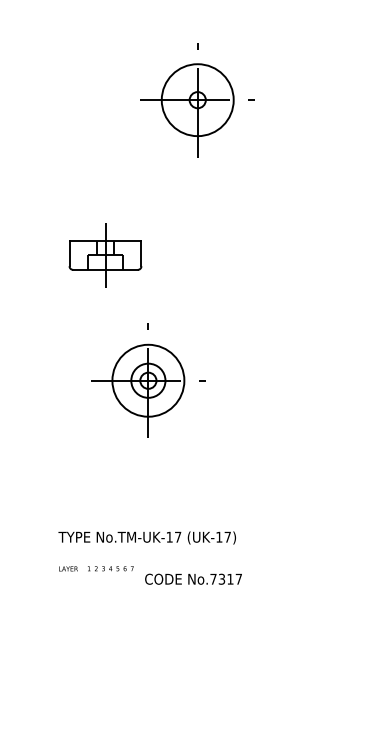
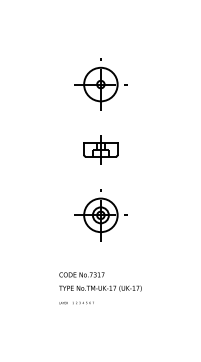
part: (196, 100) -> (100, 84), moved
part: (104, 254) -> (100, 149), moved
text: (192, 578) -> (81, 274), moved

